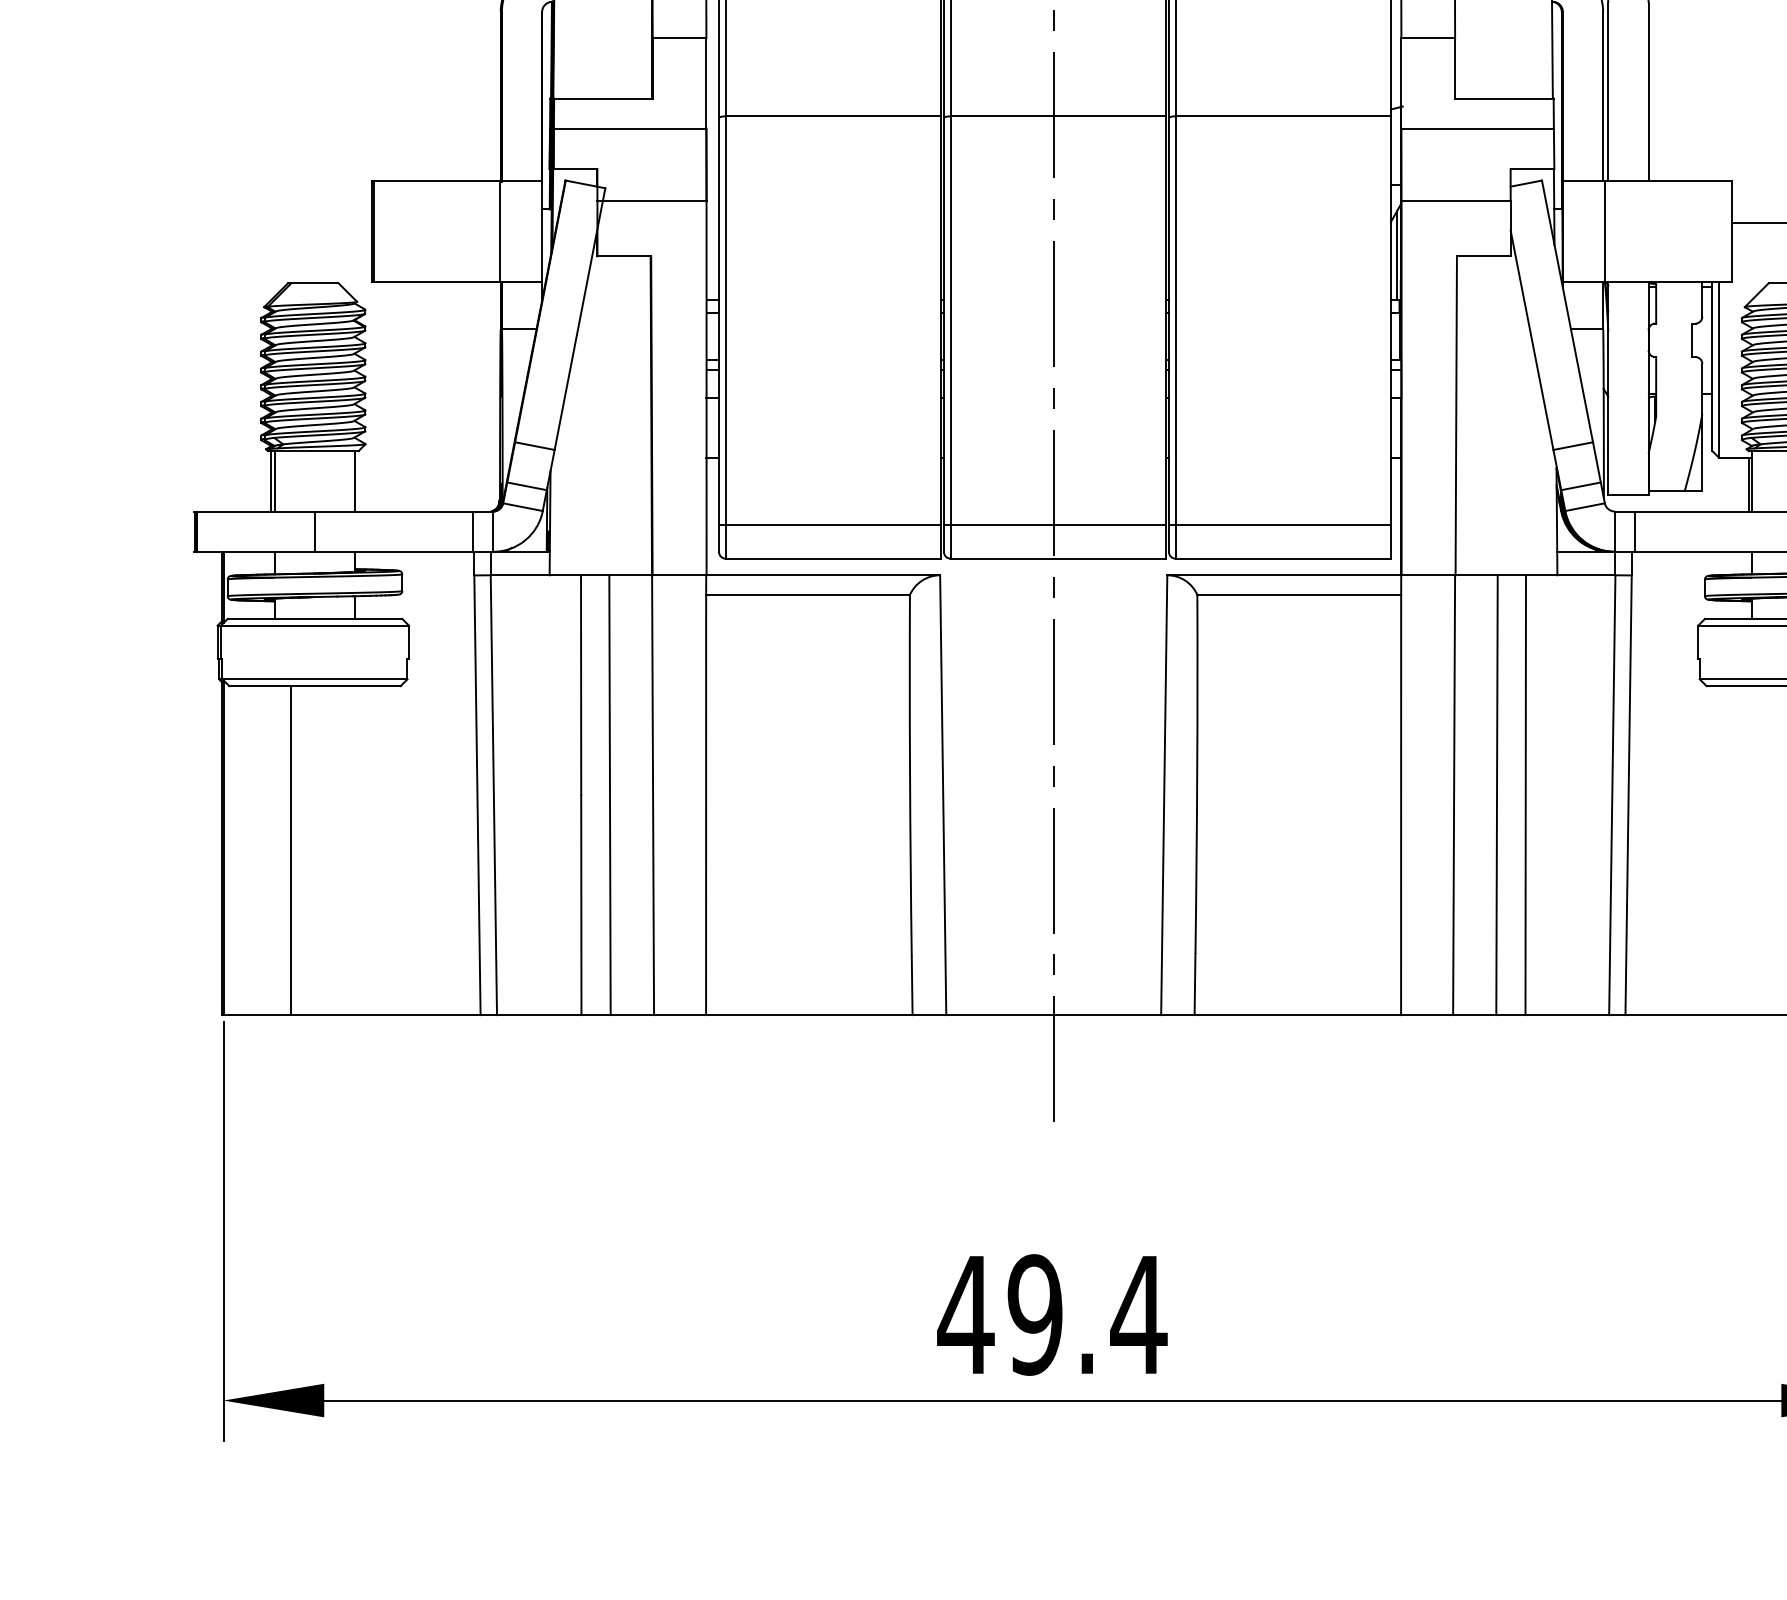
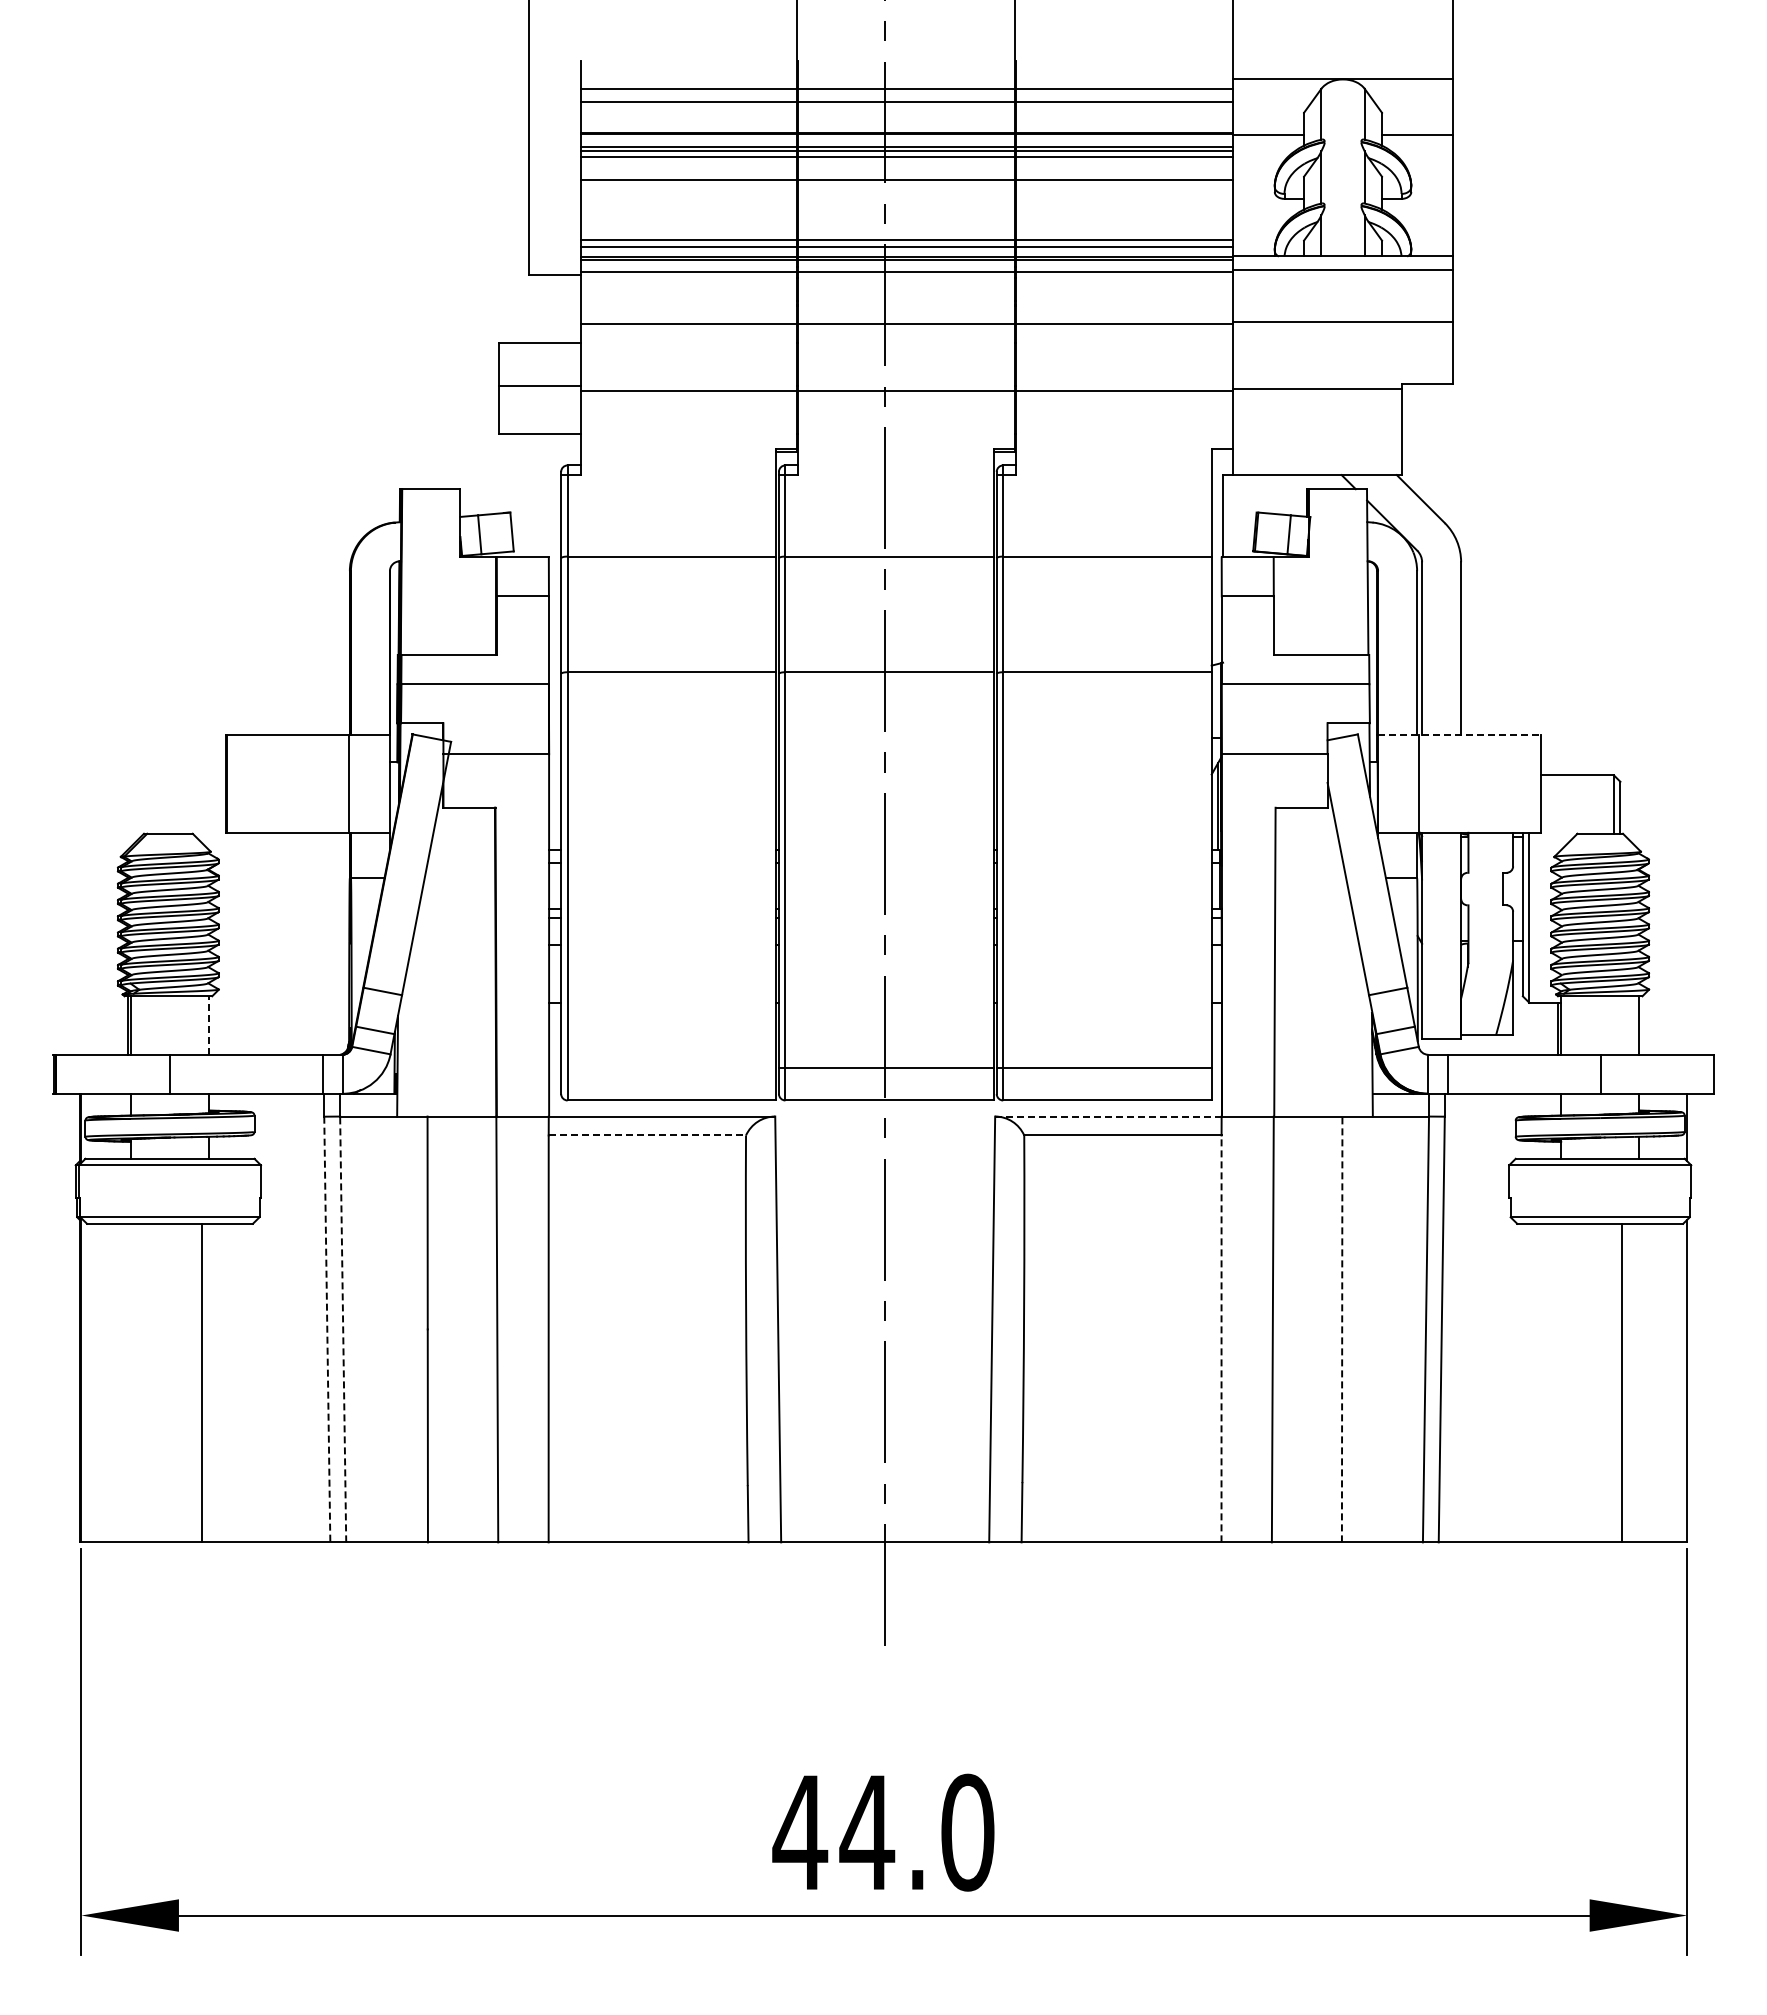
line: (1646, 181) -> (1459, 735), solid -> dashed
line: (354, 481) -> (208, 1025), solid -> dashed
line: (829, 524) -> (668, 1067), removed
line: (1283, 575) -> (1107, 1116), solid -> dashed
line: (808, 594) -> (647, 1135), solid -> dashed
line: (477, 795) -> (327, 1329), solid -> dashed
line: (494, 795) -> (343, 1329), solid -> dashed
line: (609, 795) -> (455, 1329), removed
line: (1497, 795) -> (1314, 1329), removed
line: (1526, 795) -> (1342, 1329), solid -> dashed
line: (1401, 804) -> (1221, 1338), solid -> dashed
line: (290, 849) -> (201, 1382), moved
text: (1087, 1314) -> (917, 1832), 49.4 -> 44.0

